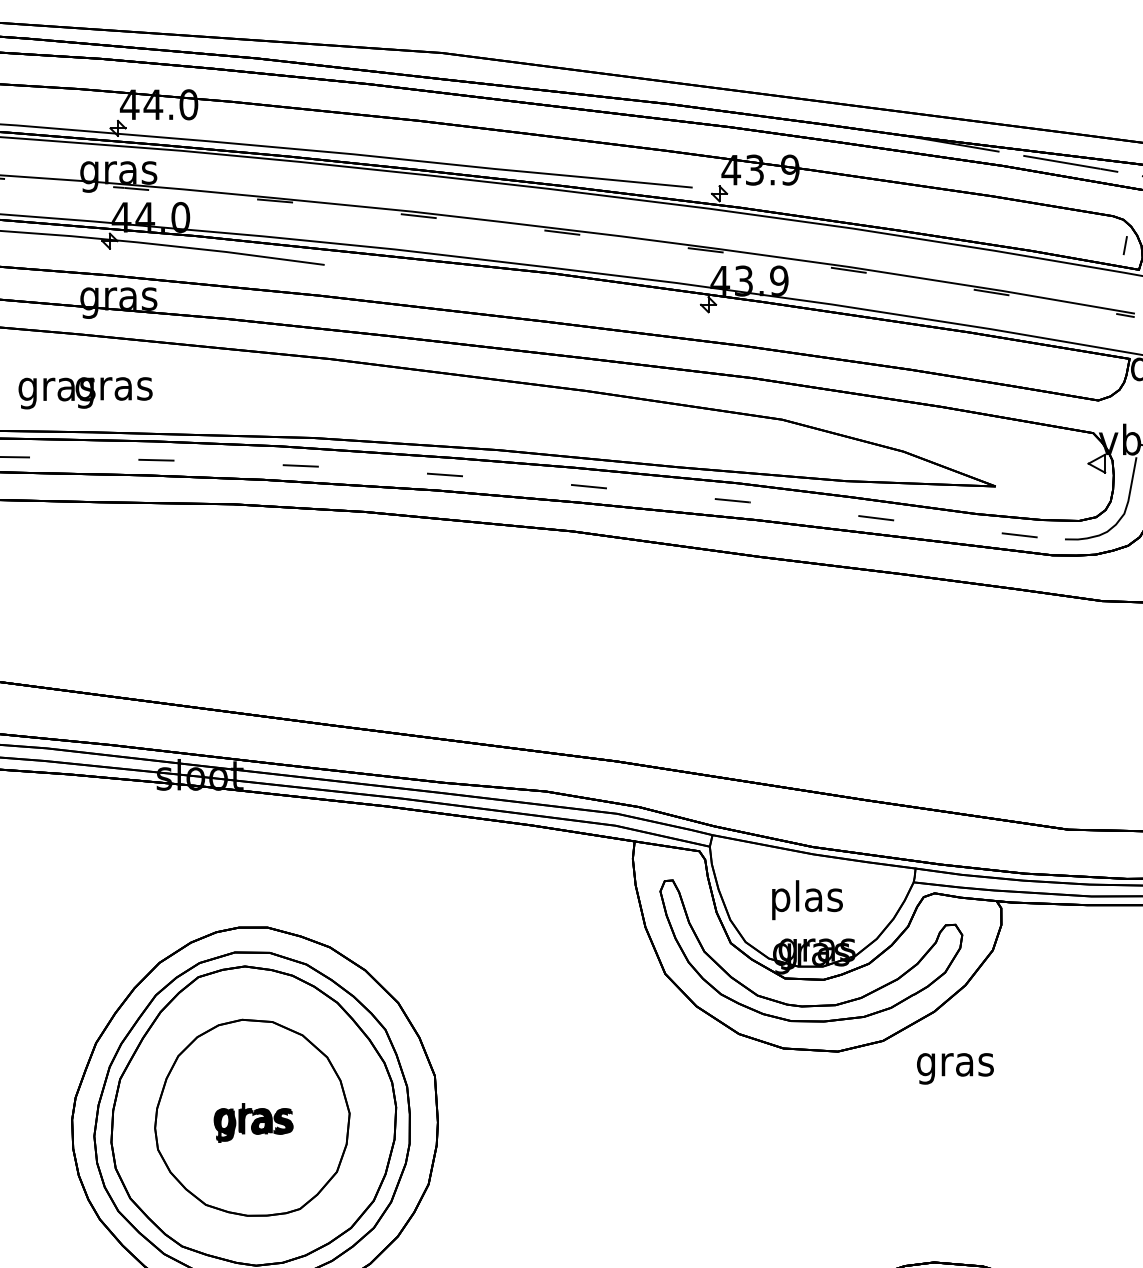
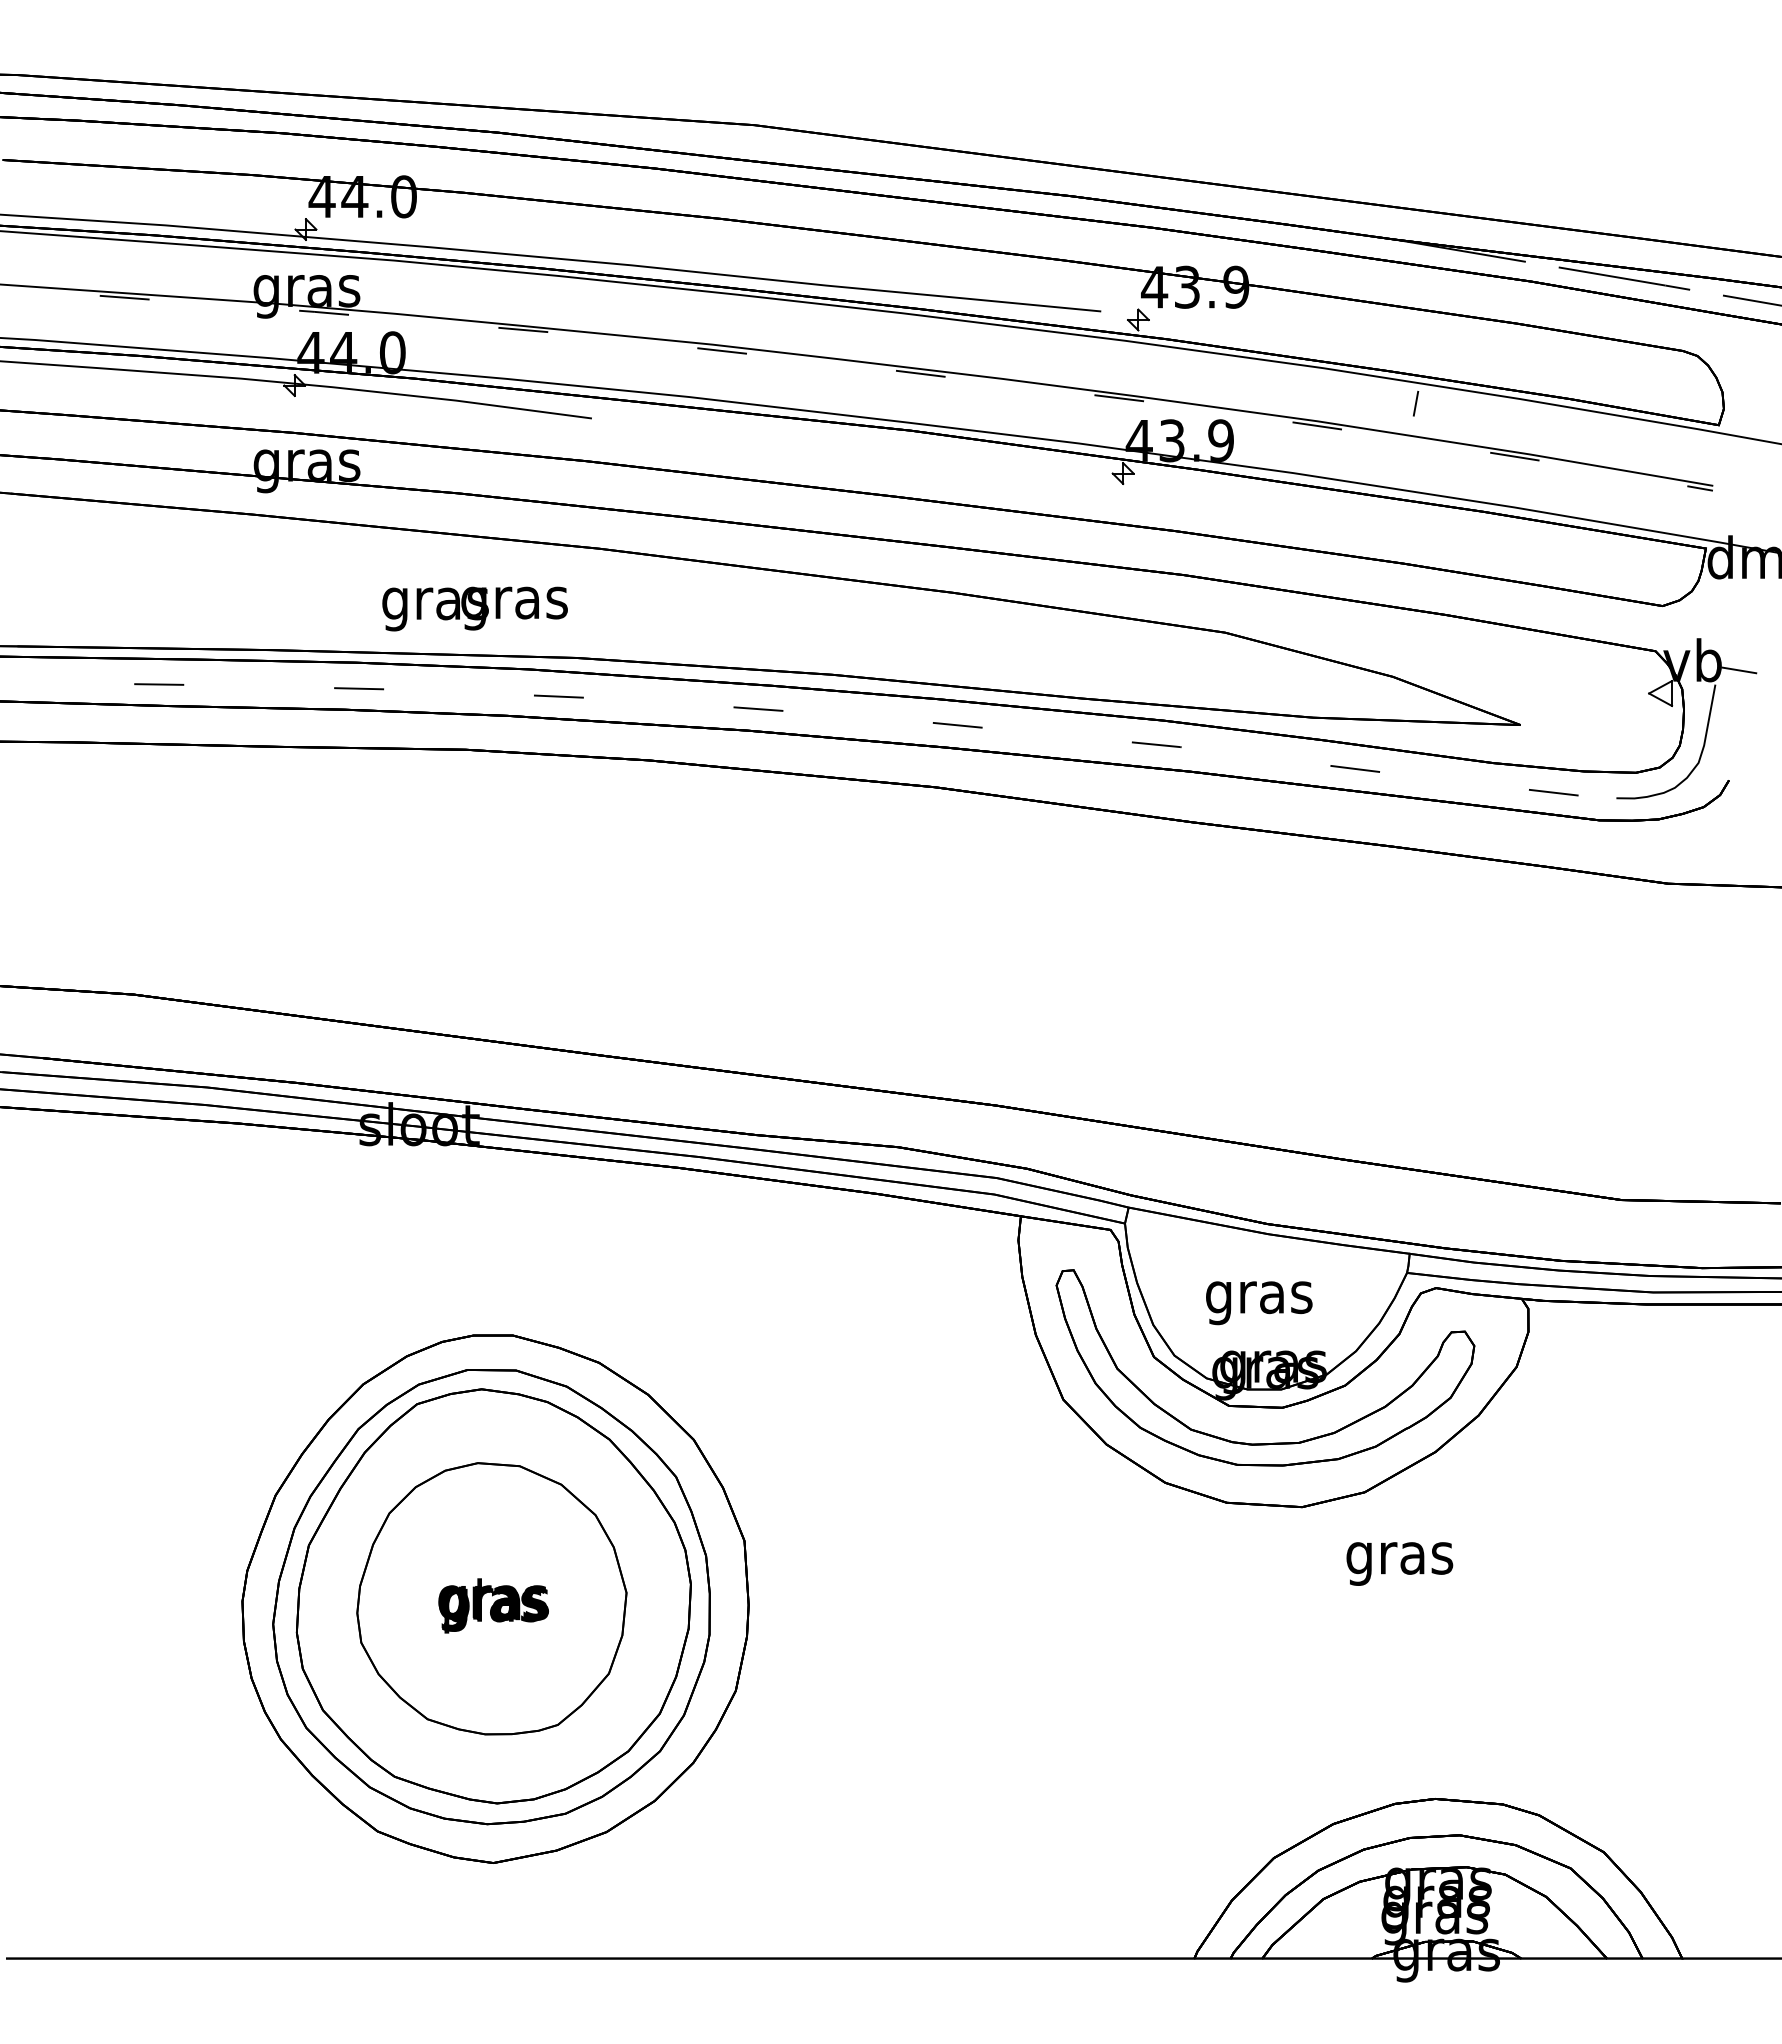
line: (1124, 245) -> (1415, 403), moved
text: (85, 392) -> (474, 608), moved
text: (807, 900) -> (1259, 1297), plas -> gras
text: (955, 1068) -> (1399, 1563), moved

